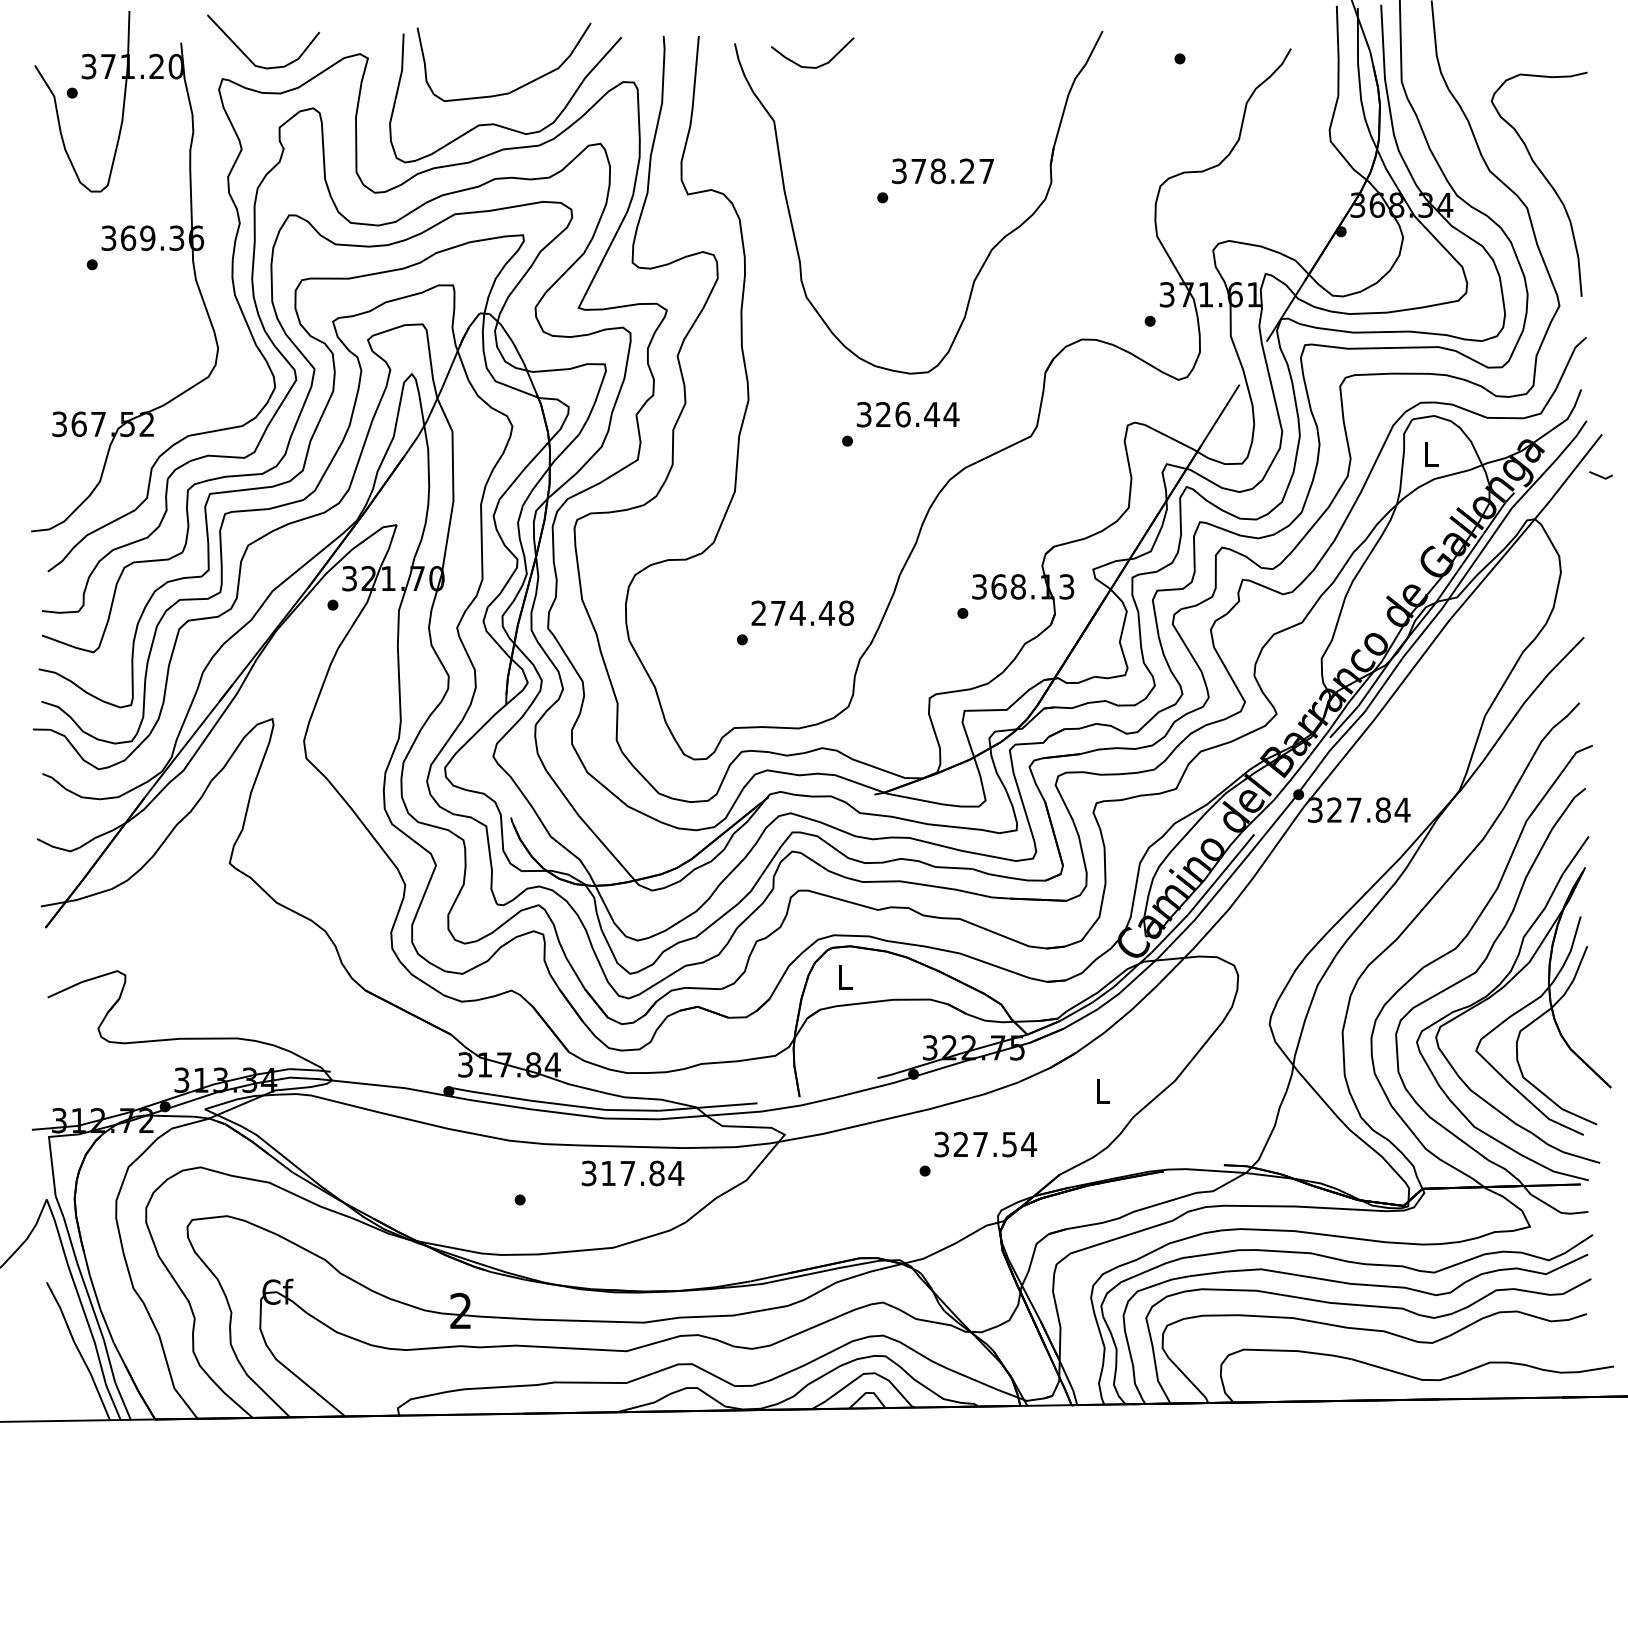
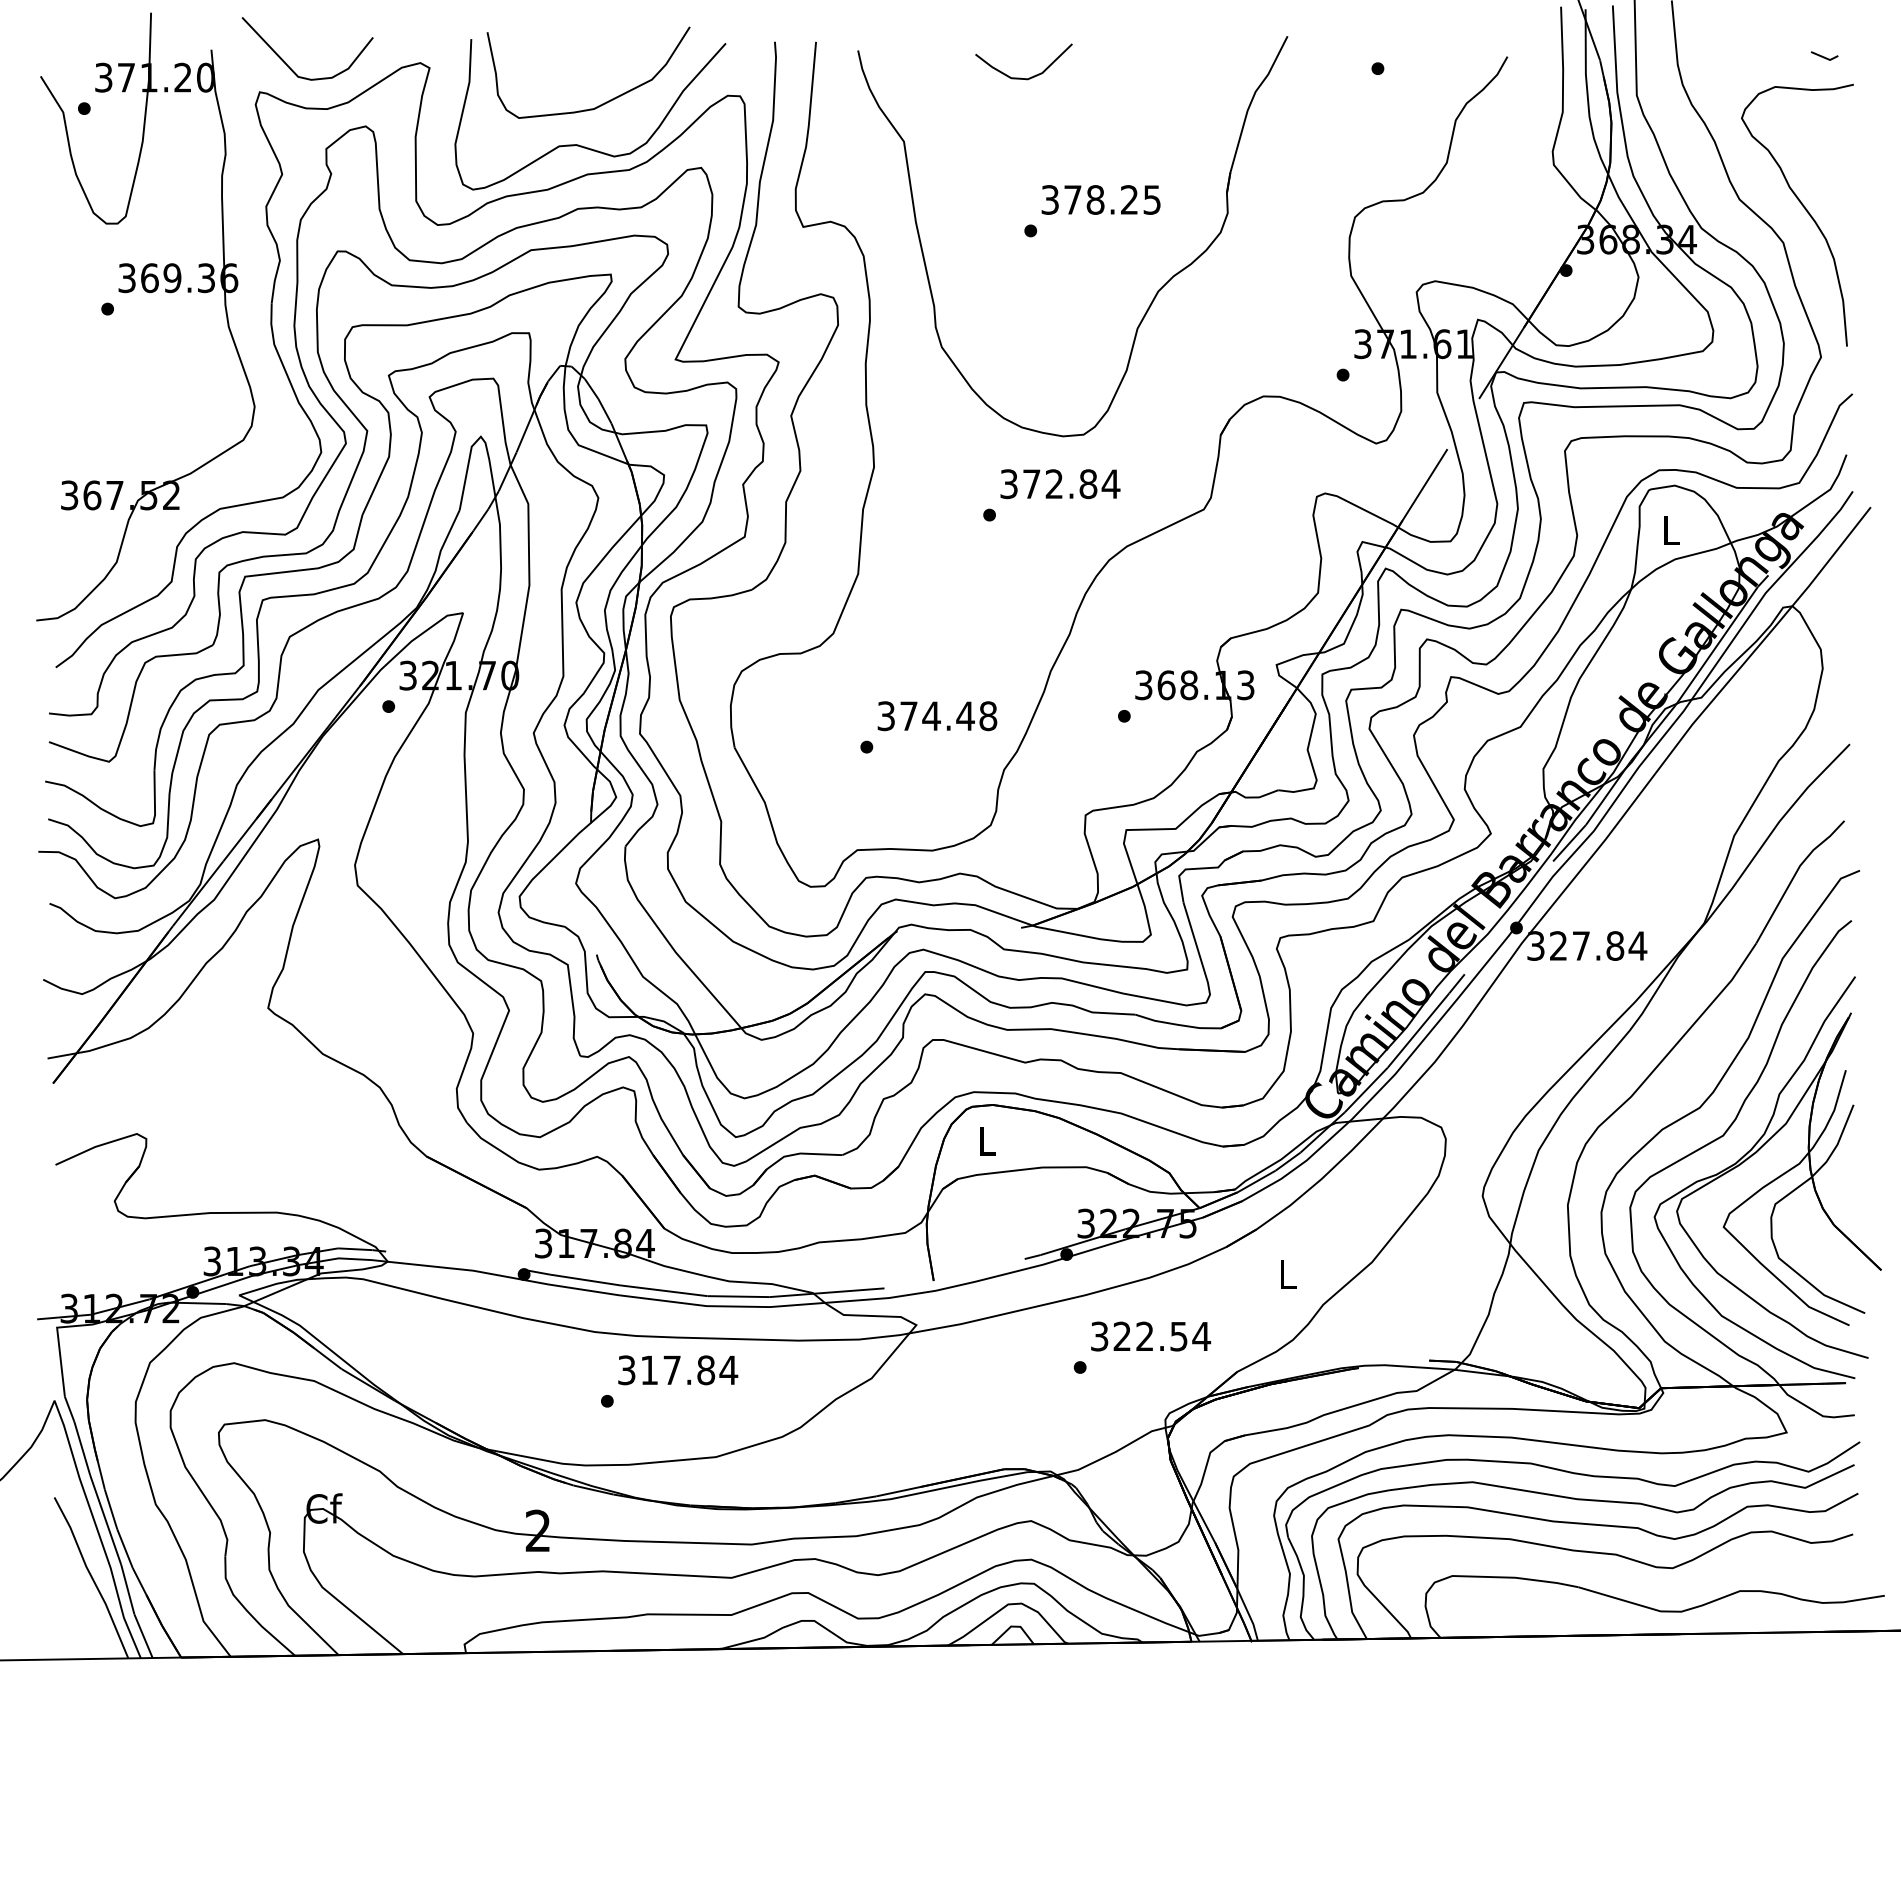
curve: (809, 66) -> (1020, 77), moved
text: (986, 170) -> (1151, 199), 378.27 -> 378.25
text: (908, 414) -> (1060, 484), 326.44 -> 372.84
line: (1600, 475) -> (1824, 56), moved
text: (758, 613) -> (885, 716), 274.48 -> 374.48
text: (980, 1143) -> (1144, 1335), 327.54 -> 322.54
text: (633, 1173) -> (678, 1370), moved

